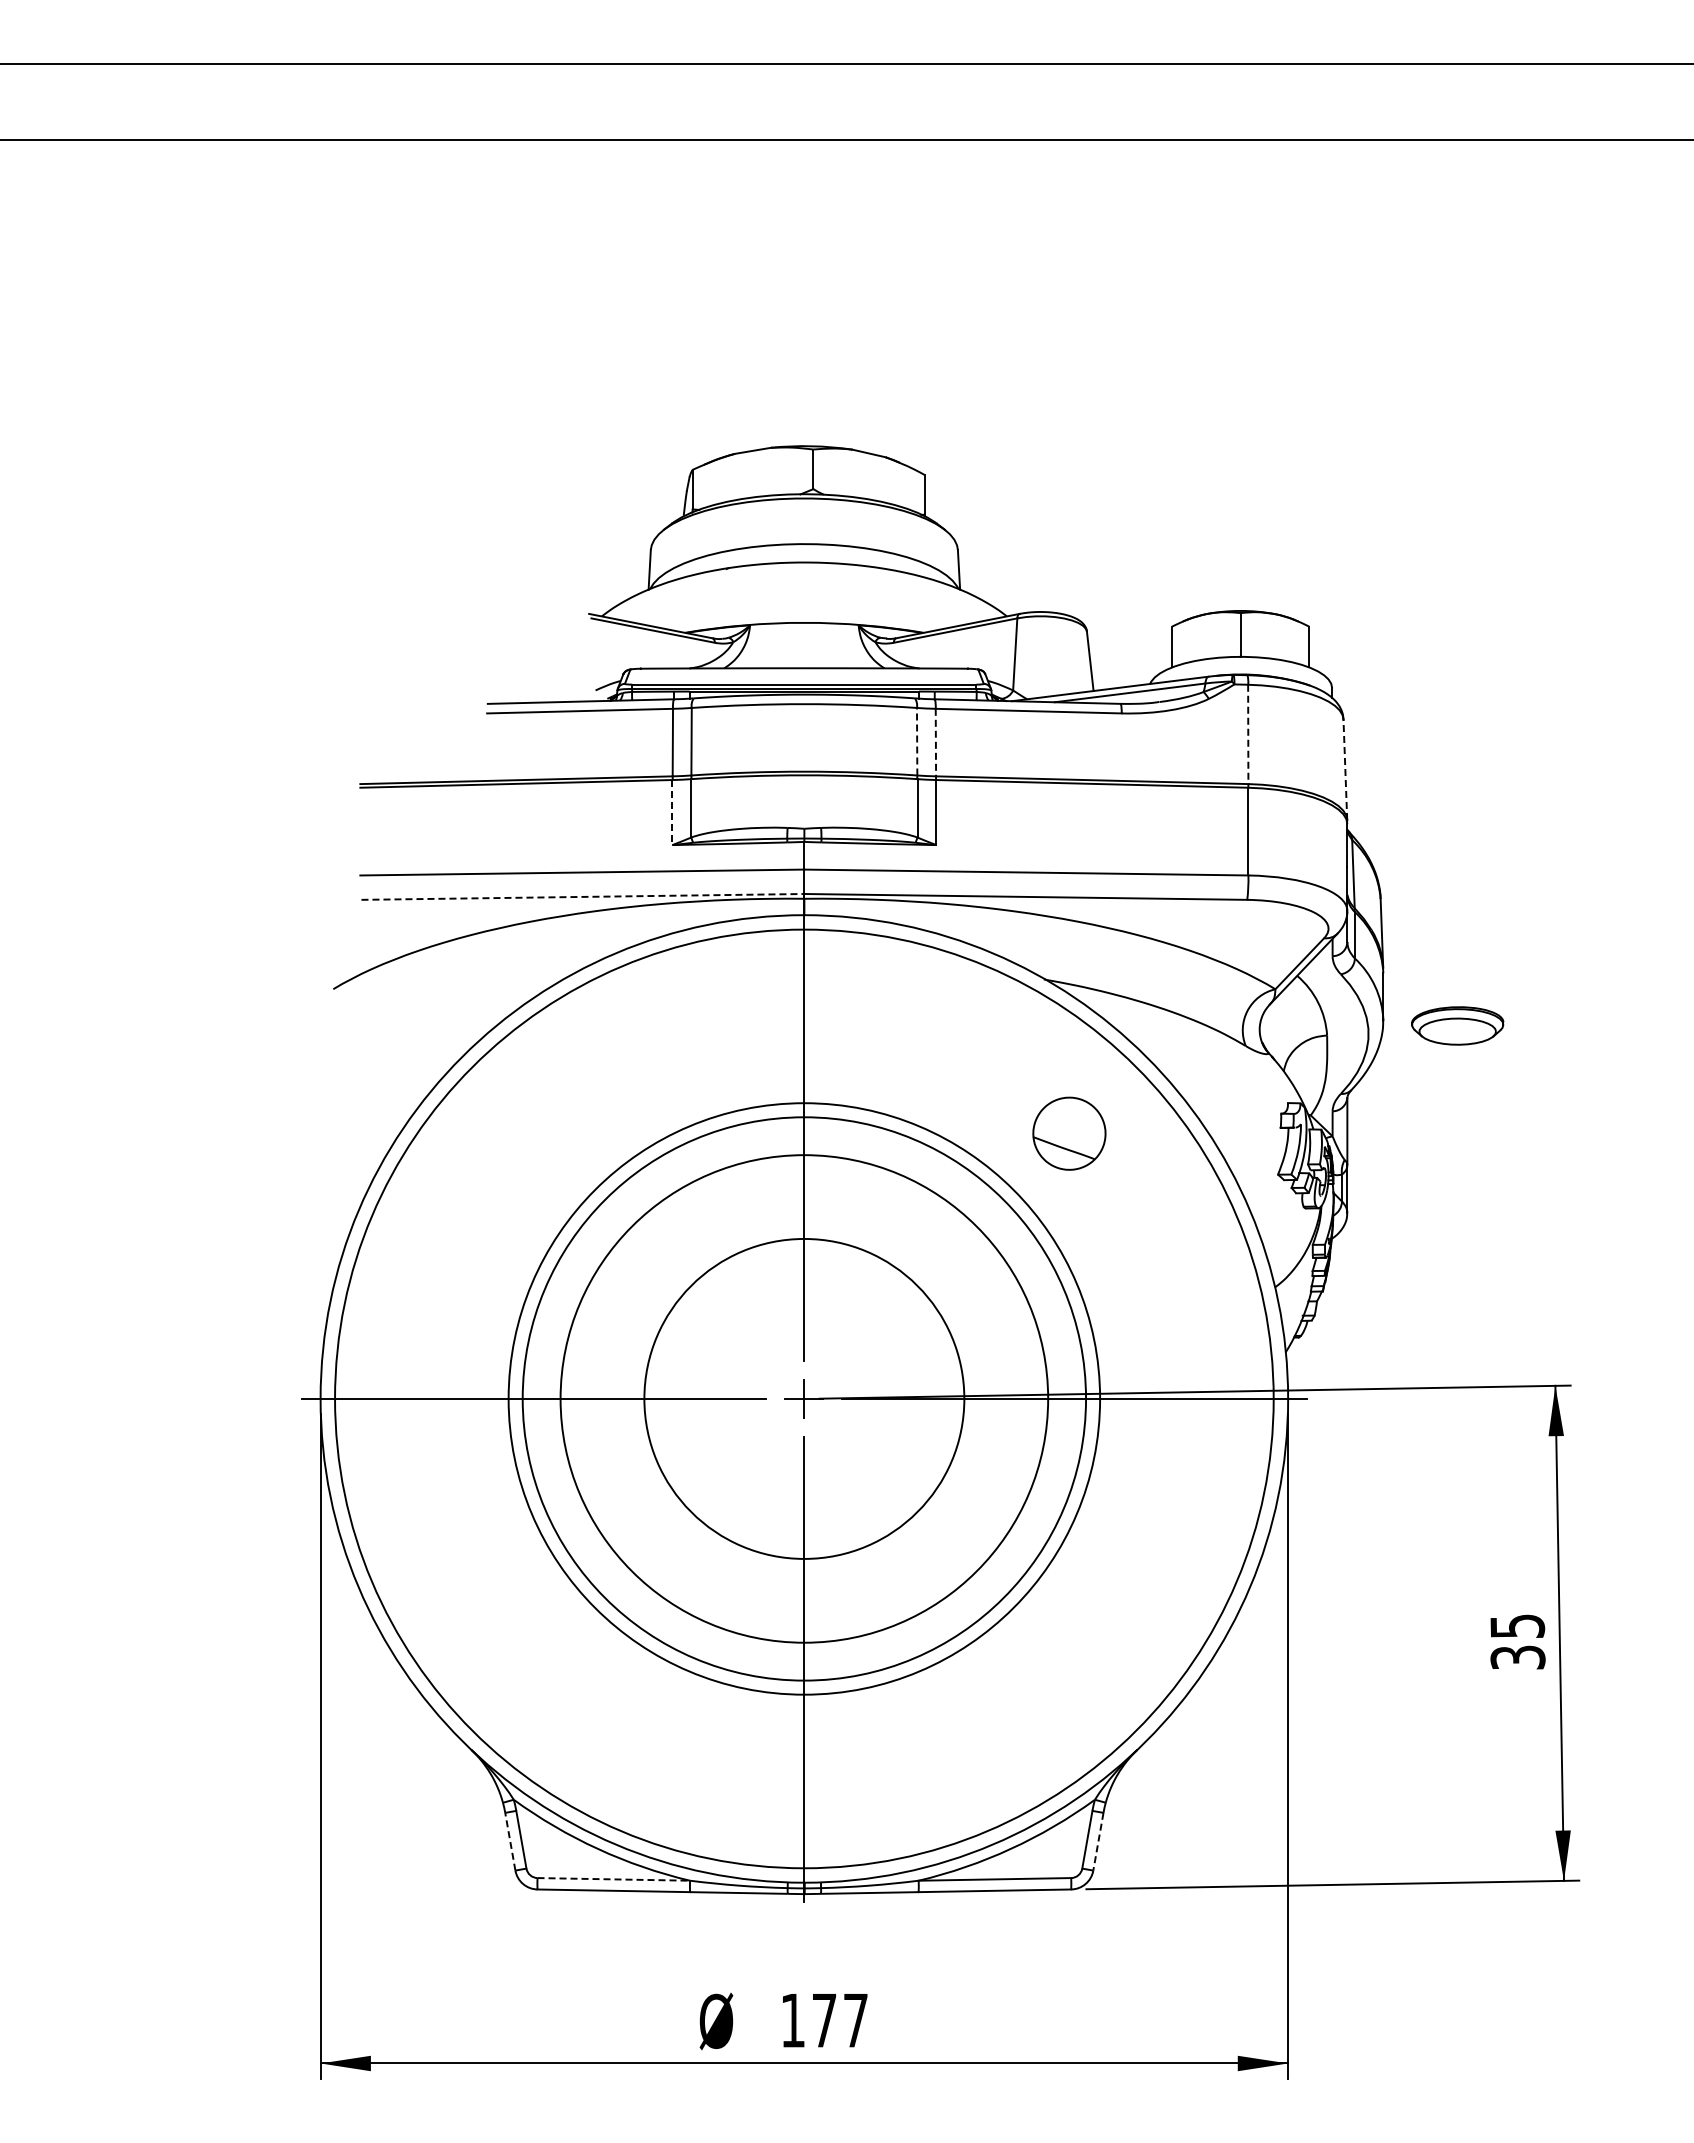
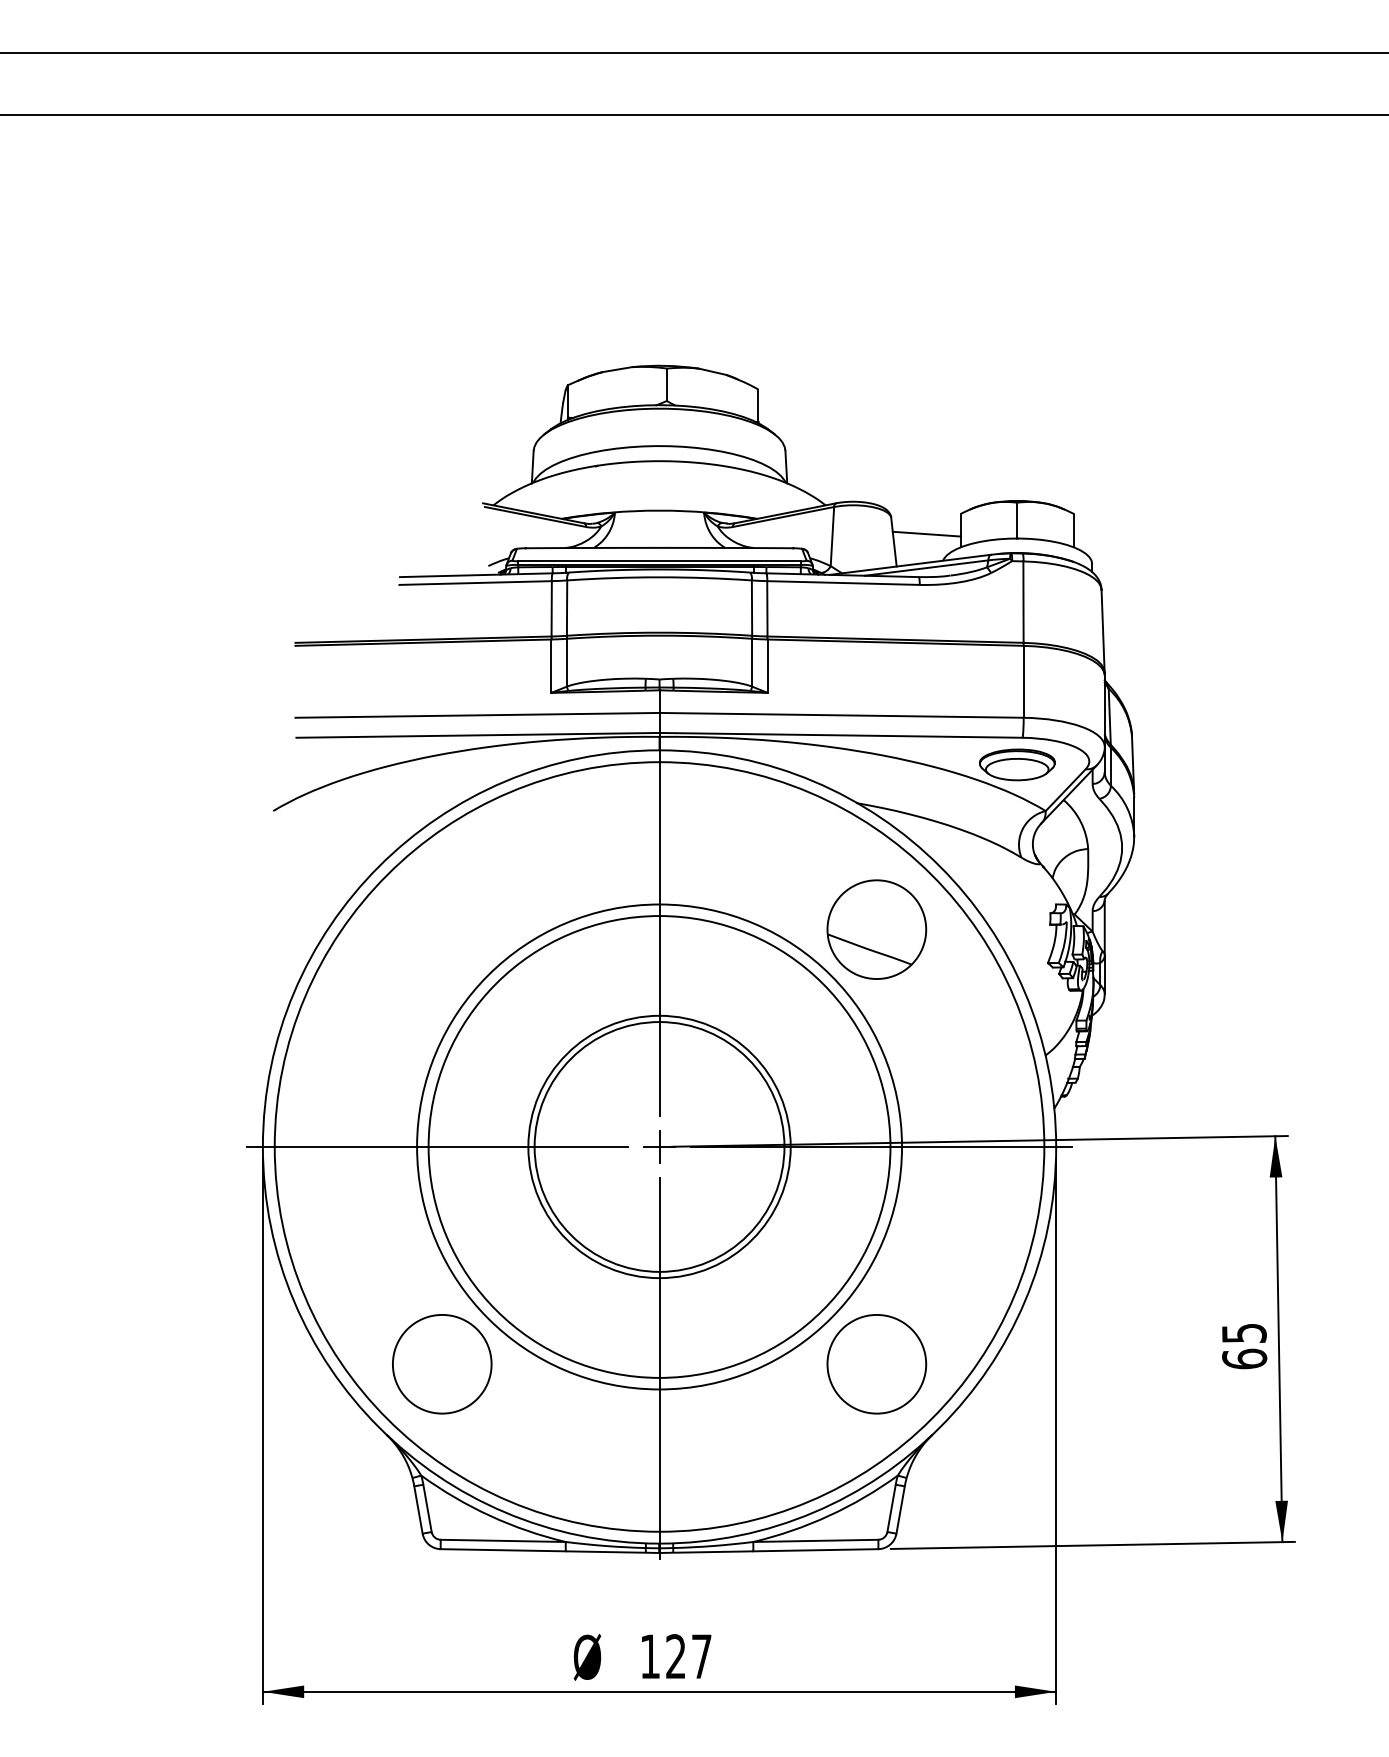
line: (1130, 651) -> (926, 534), added
line: (1248, 734) -> (1023, 602), dashed -> solid
line: (917, 741) -> (752, 607), dashed -> solid
line: (935, 742) -> (767, 608), dashed -> solid
line: (1345, 769) -> (1103, 630), dashed -> solid
line: (672, 812) -> (551, 666), dashed -> solid
line: (583, 896) -> (478, 735), dashed -> solid
part: (1457, 1025) -> (1017, 764), moved
part: (1069, 1133) -> (876, 929), size x1.67
circle: (804, 1398) -> (659, 1146), size x0.62
text: (1517, 1657) -> (1244, 1358), 35 -> 65
part: (539, 1663) -> (442, 1363), added
part: (1069, 1663) -> (876, 1363), added
line: (510, 1841) -> (418, 1509), dashed -> solid
line: (1098, 1842) -> (900, 1510), dashed -> solid
line: (614, 1879) -> (503, 1540), dashed -> solid
text: (824, 2020) -> (676, 1656), 177 -> 127

